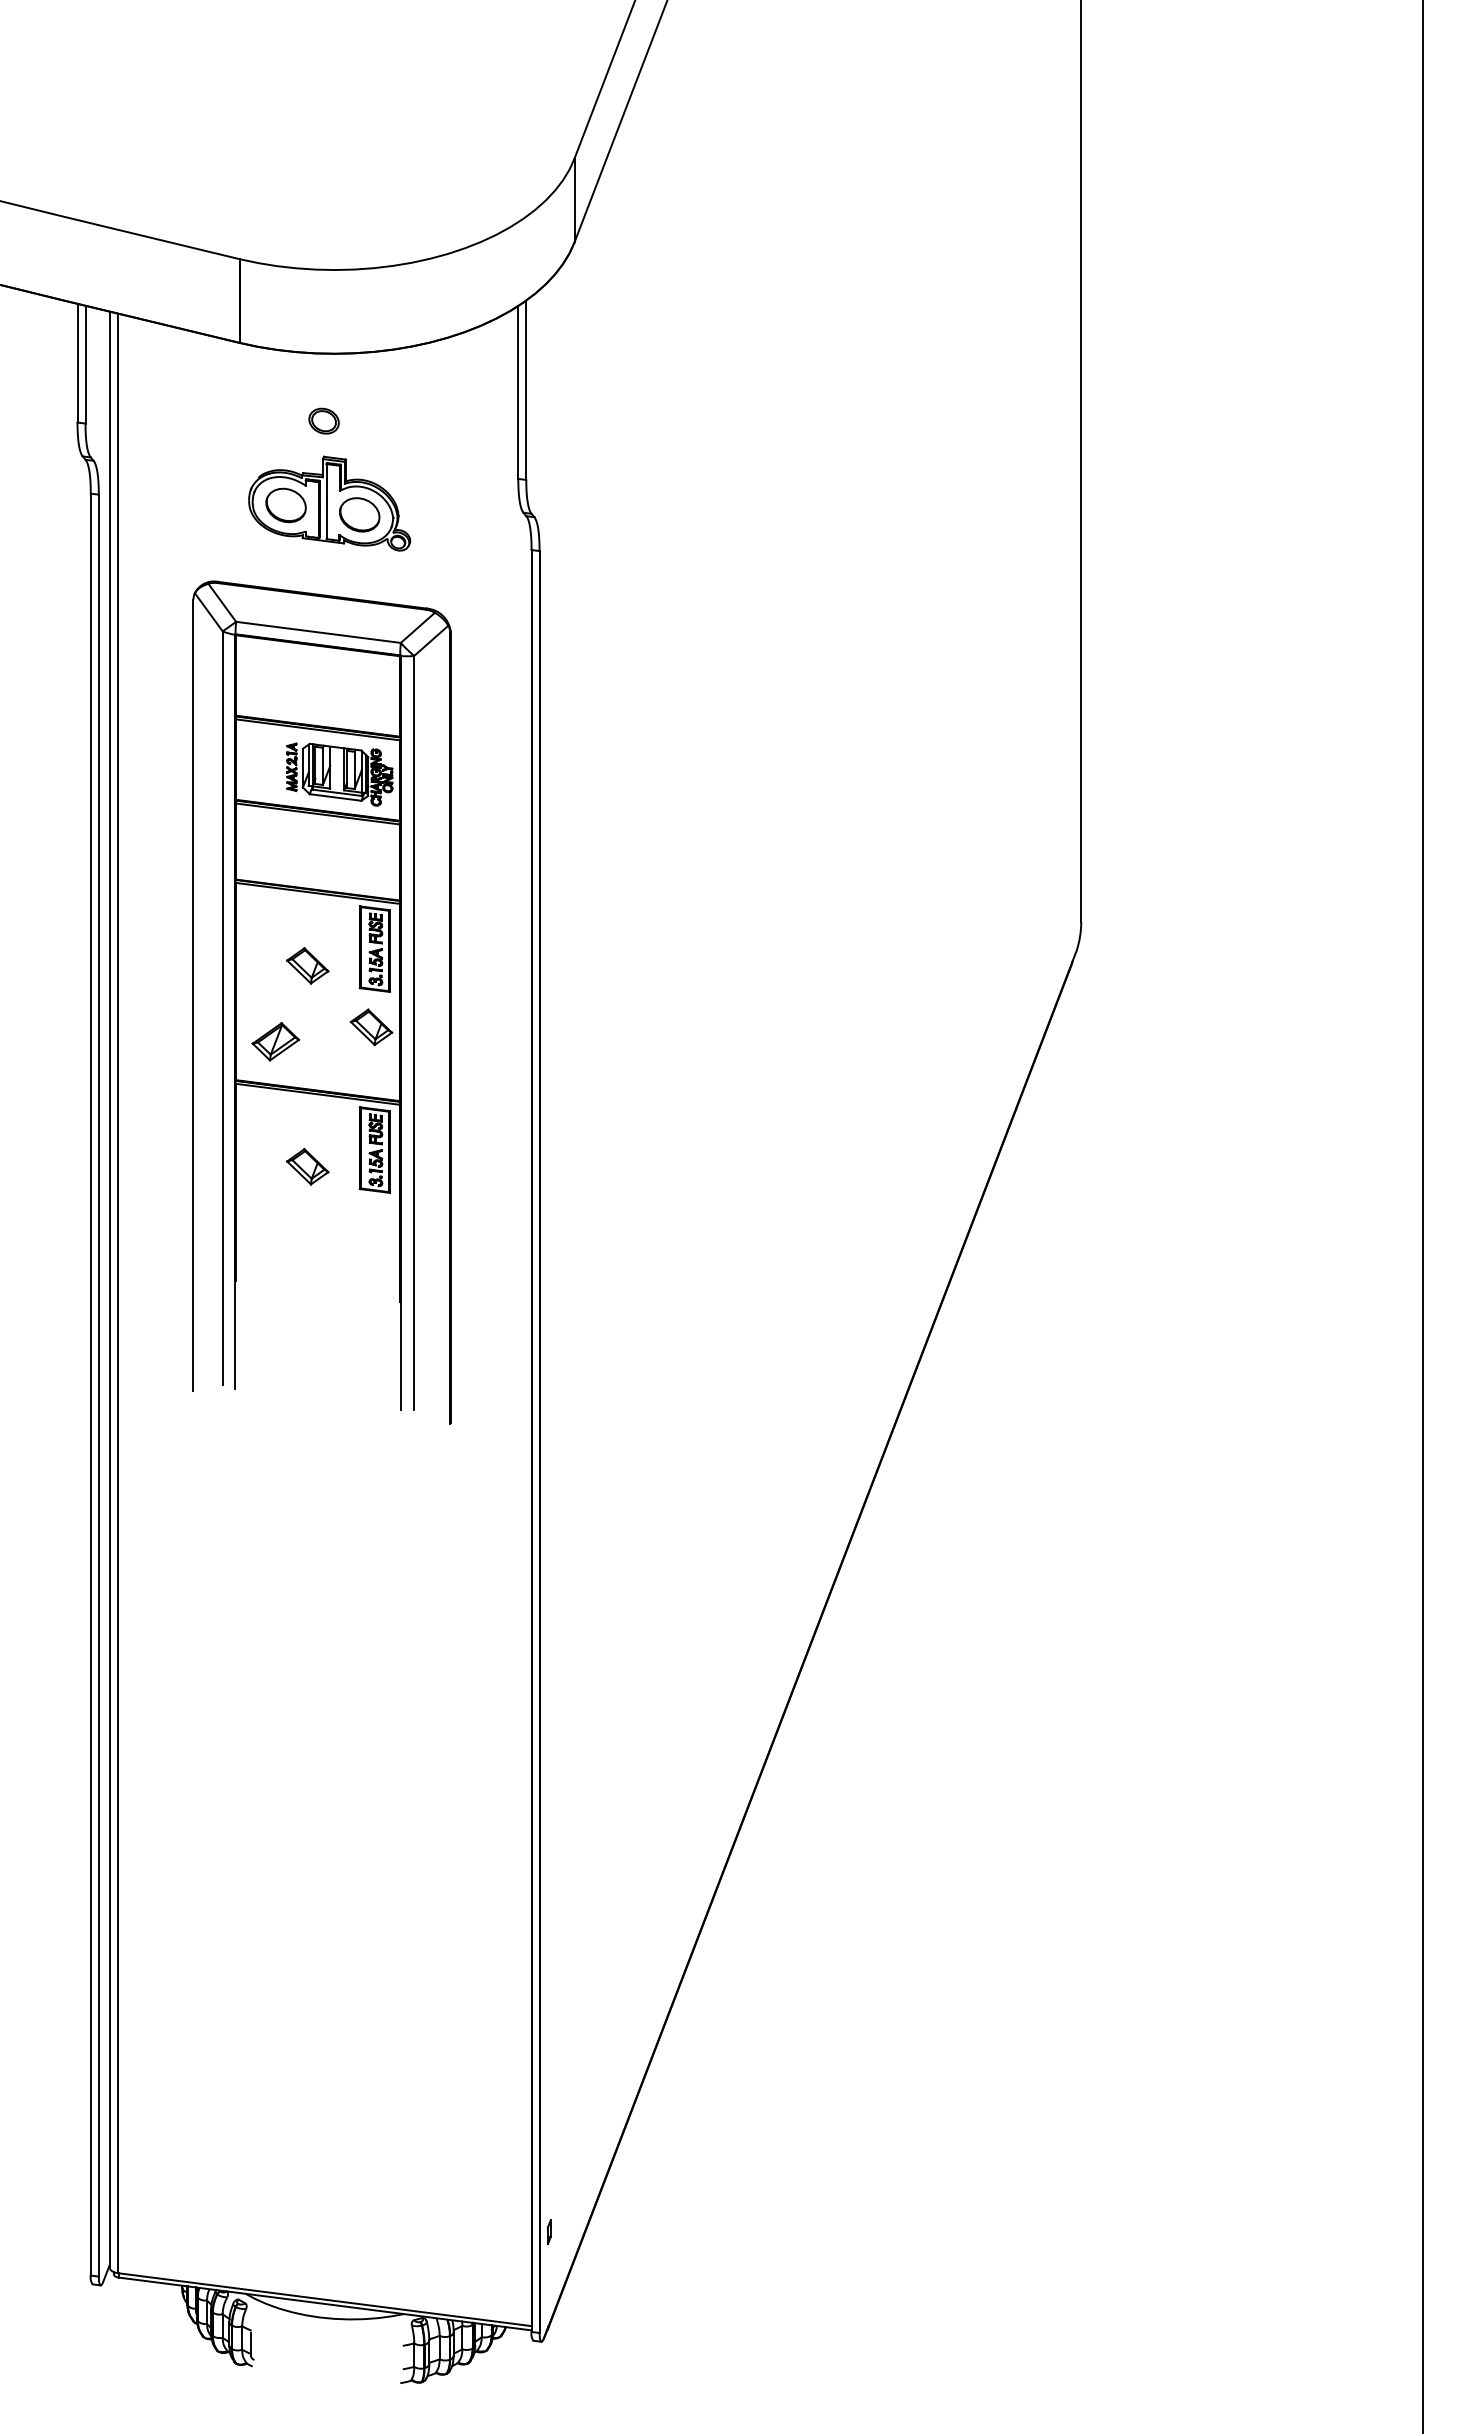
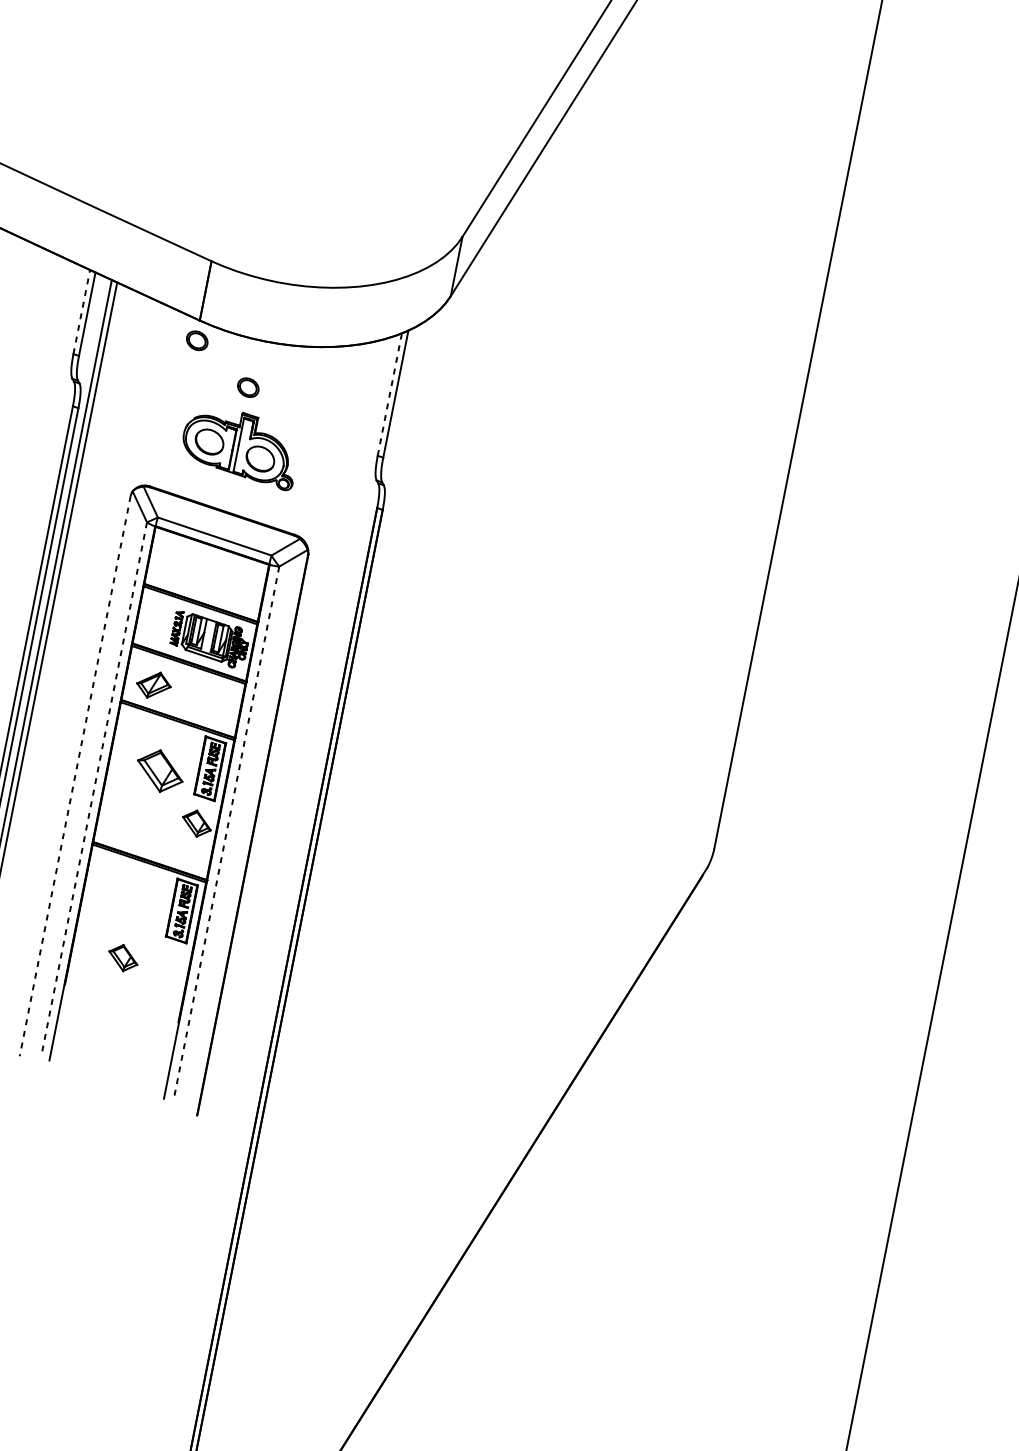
line: (77, 362) -> (81, 311), solid -> dashed
part: (241, 370) -> (196, 340), added
line: (518, 392) -> (390, 394), solid -> dashed
part: (307, 965) -> (160, 770), size x1.6
line: (193, 996) -> (75, 776), solid -> dashed
line: (222, 1008) -> (94, 789), solid -> dashed
line: (414, 1033) -> (226, 834), solid -> dashed
part: (275, 1041) -> (153, 684), moved
part: (307, 1166) -> (123, 957), moved

